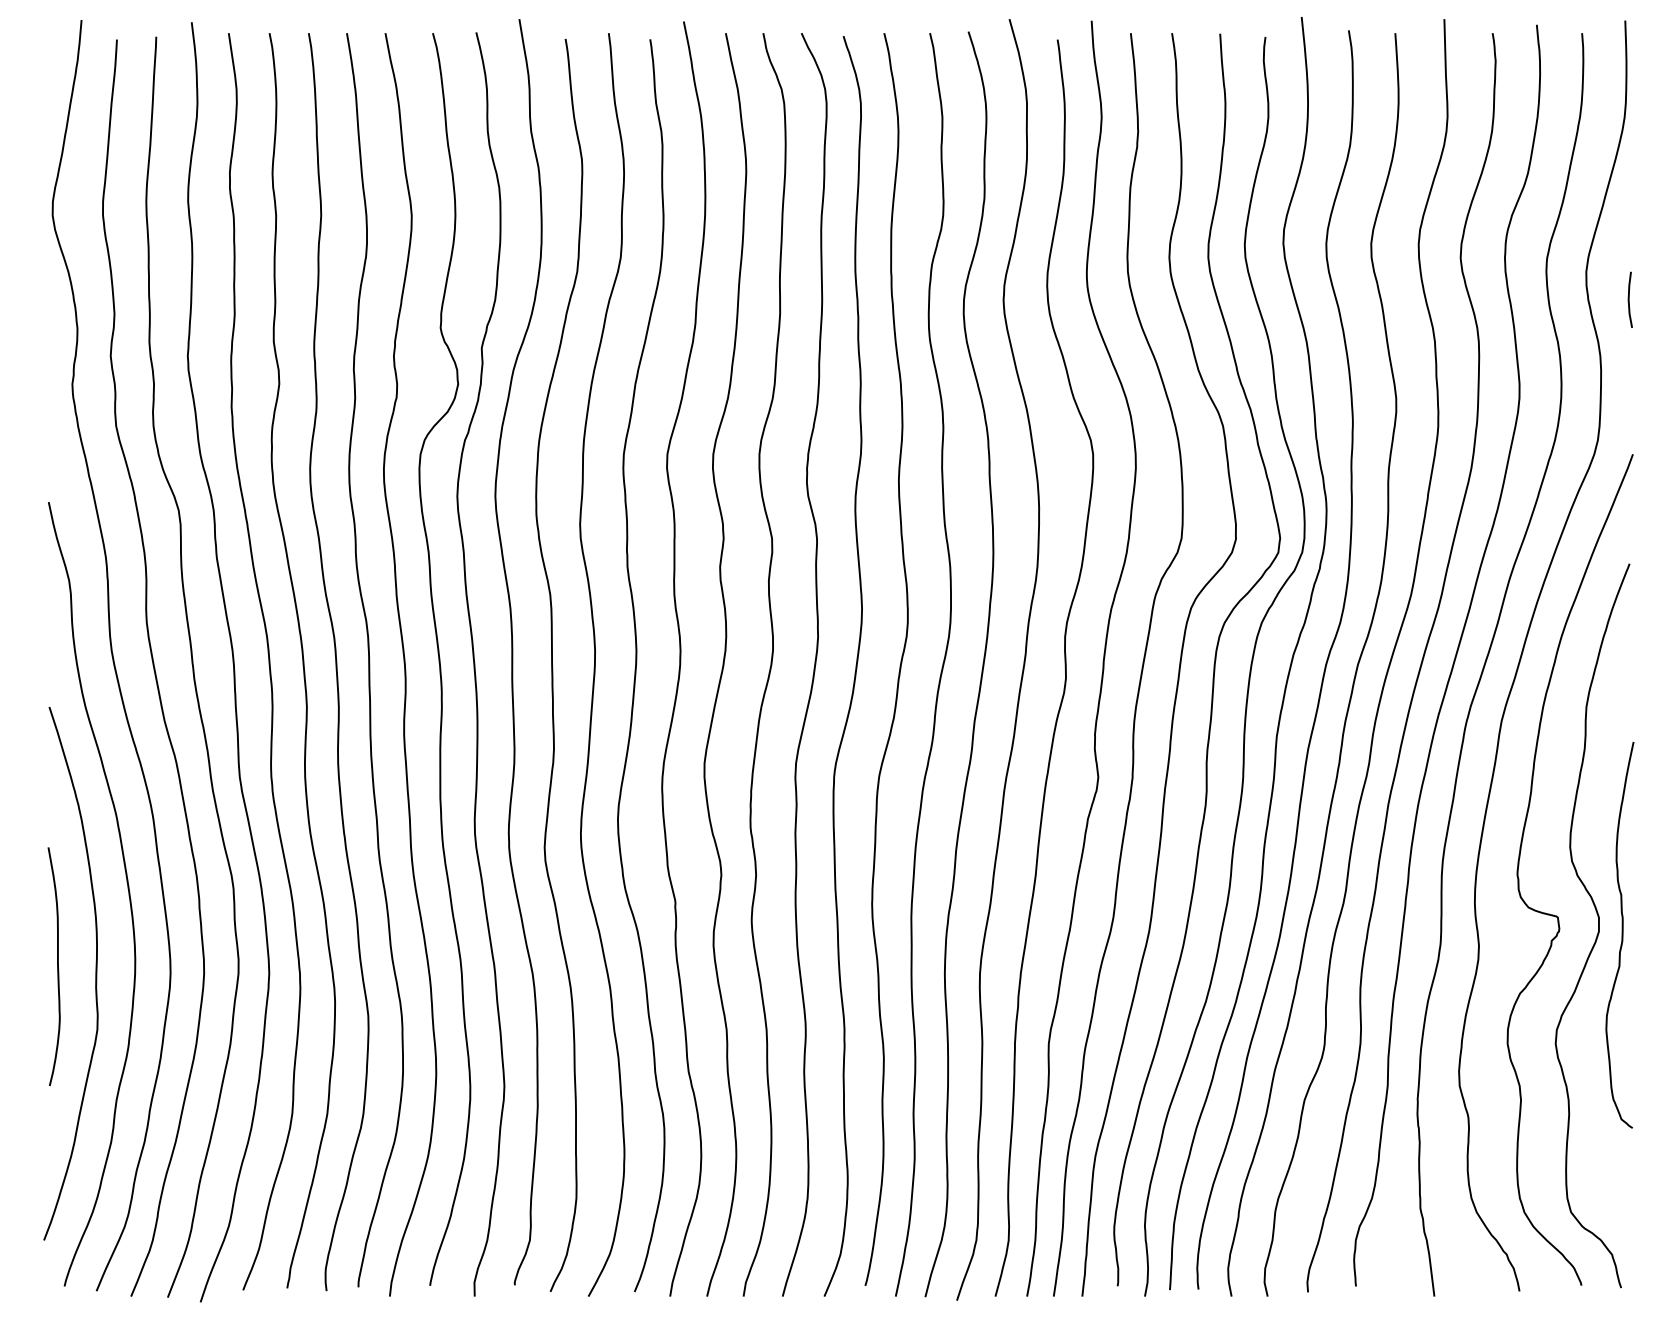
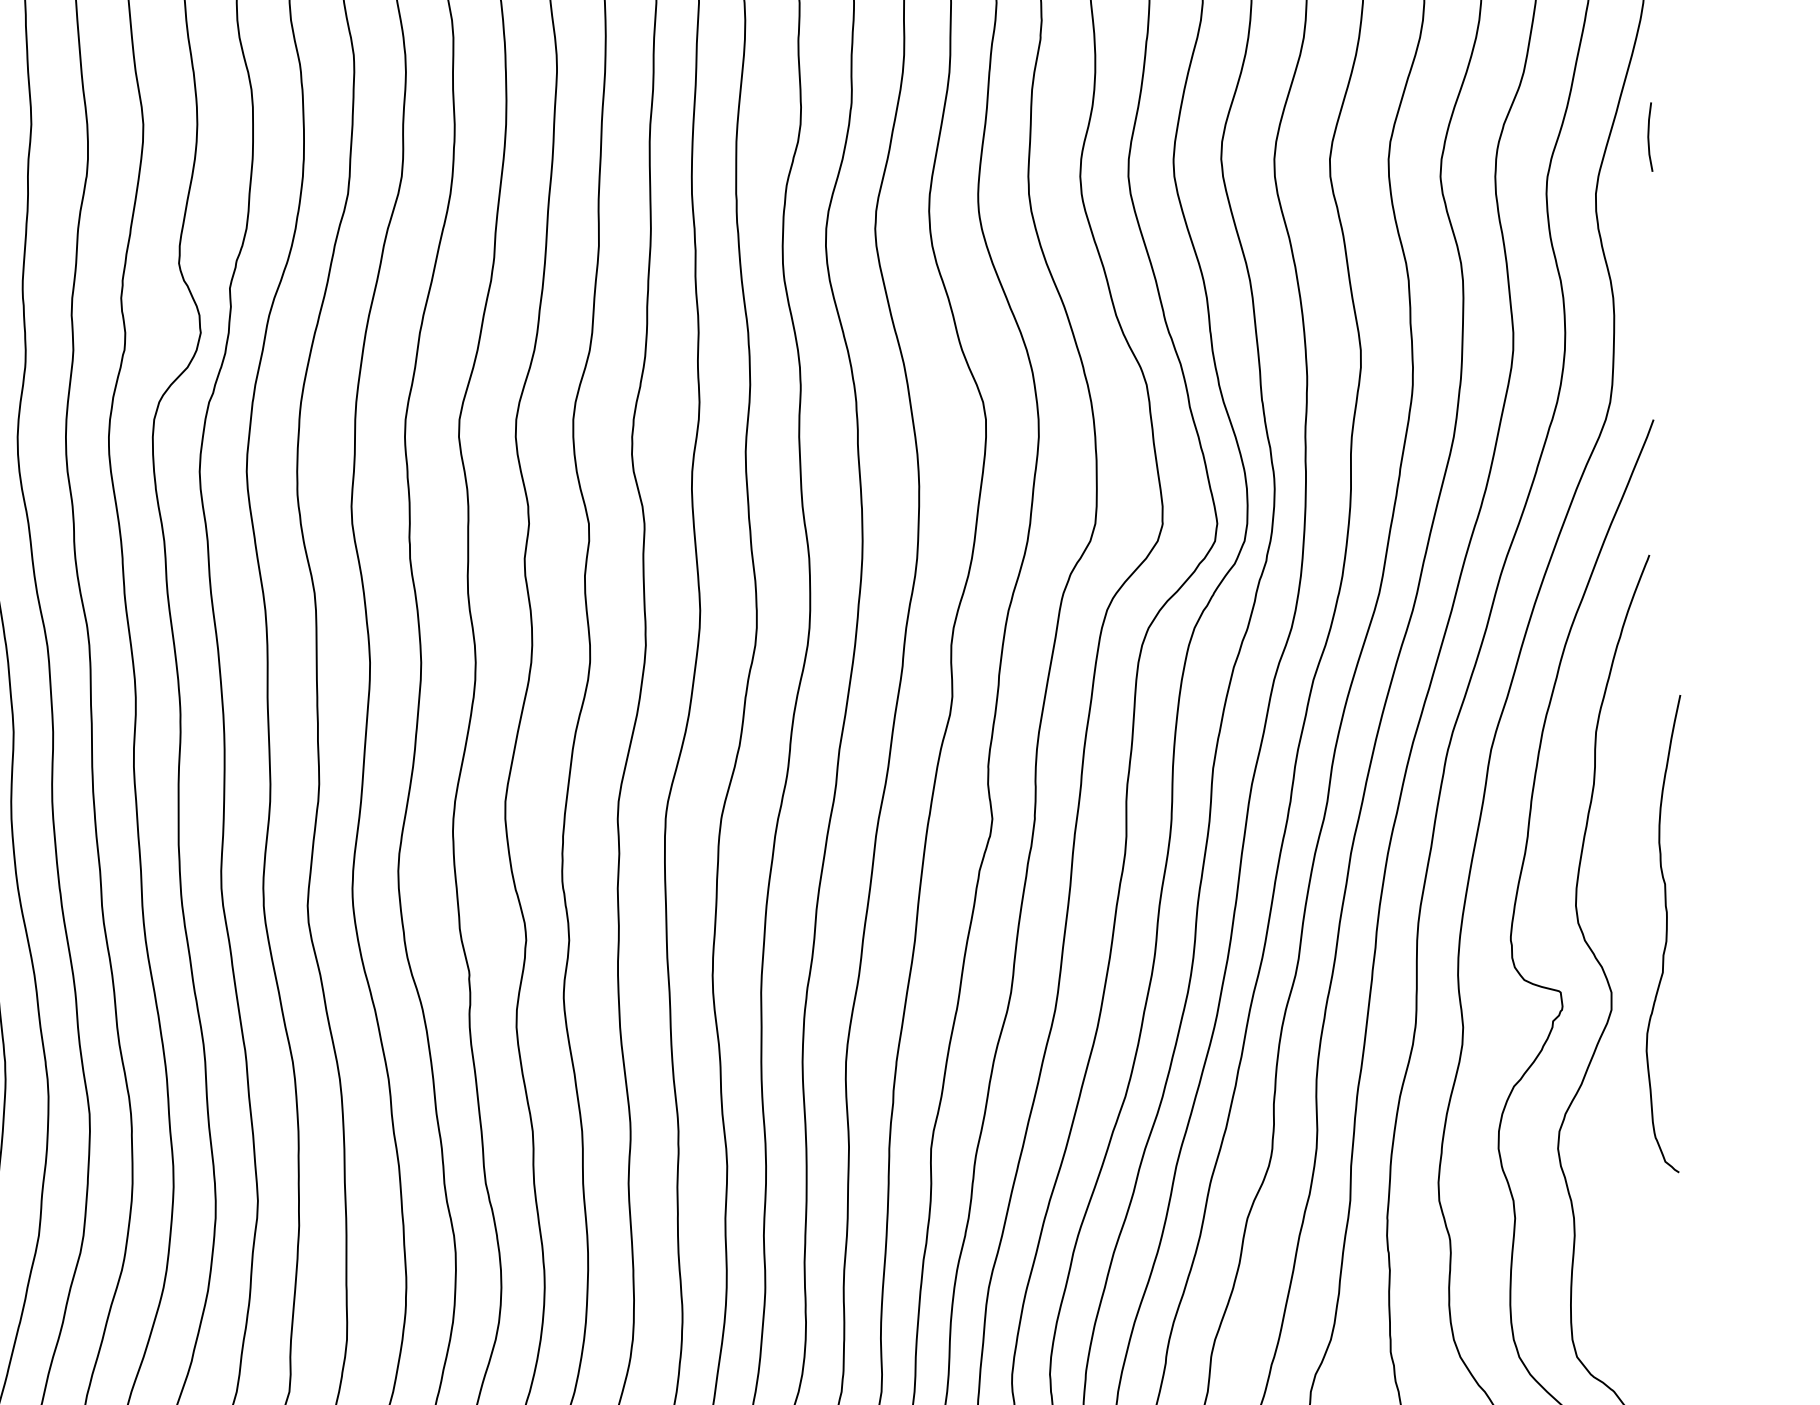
line: (1629, 299) -> (1649, 136), moved
curve: (1621, 935) -> (1665, 934), moved

